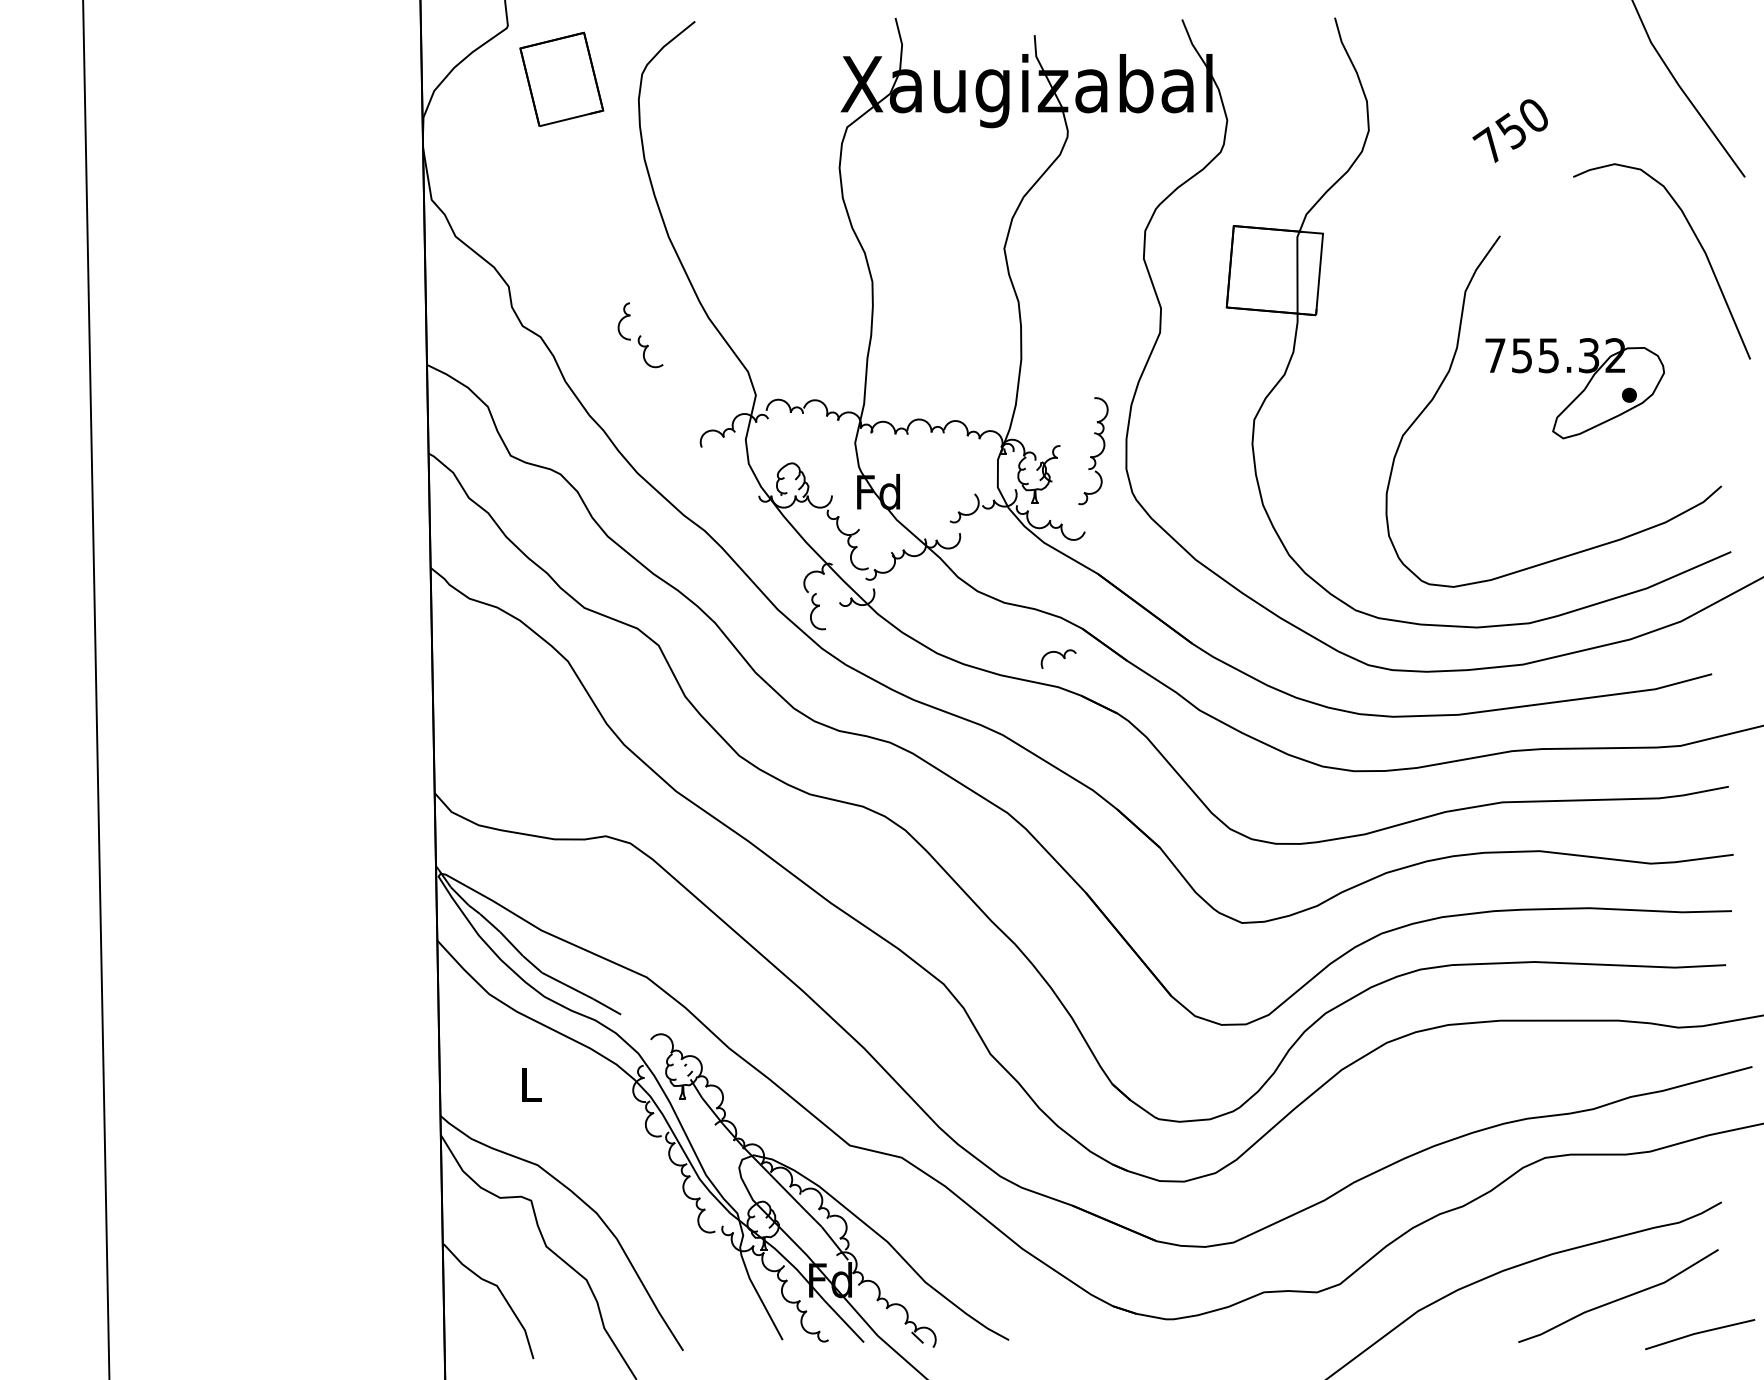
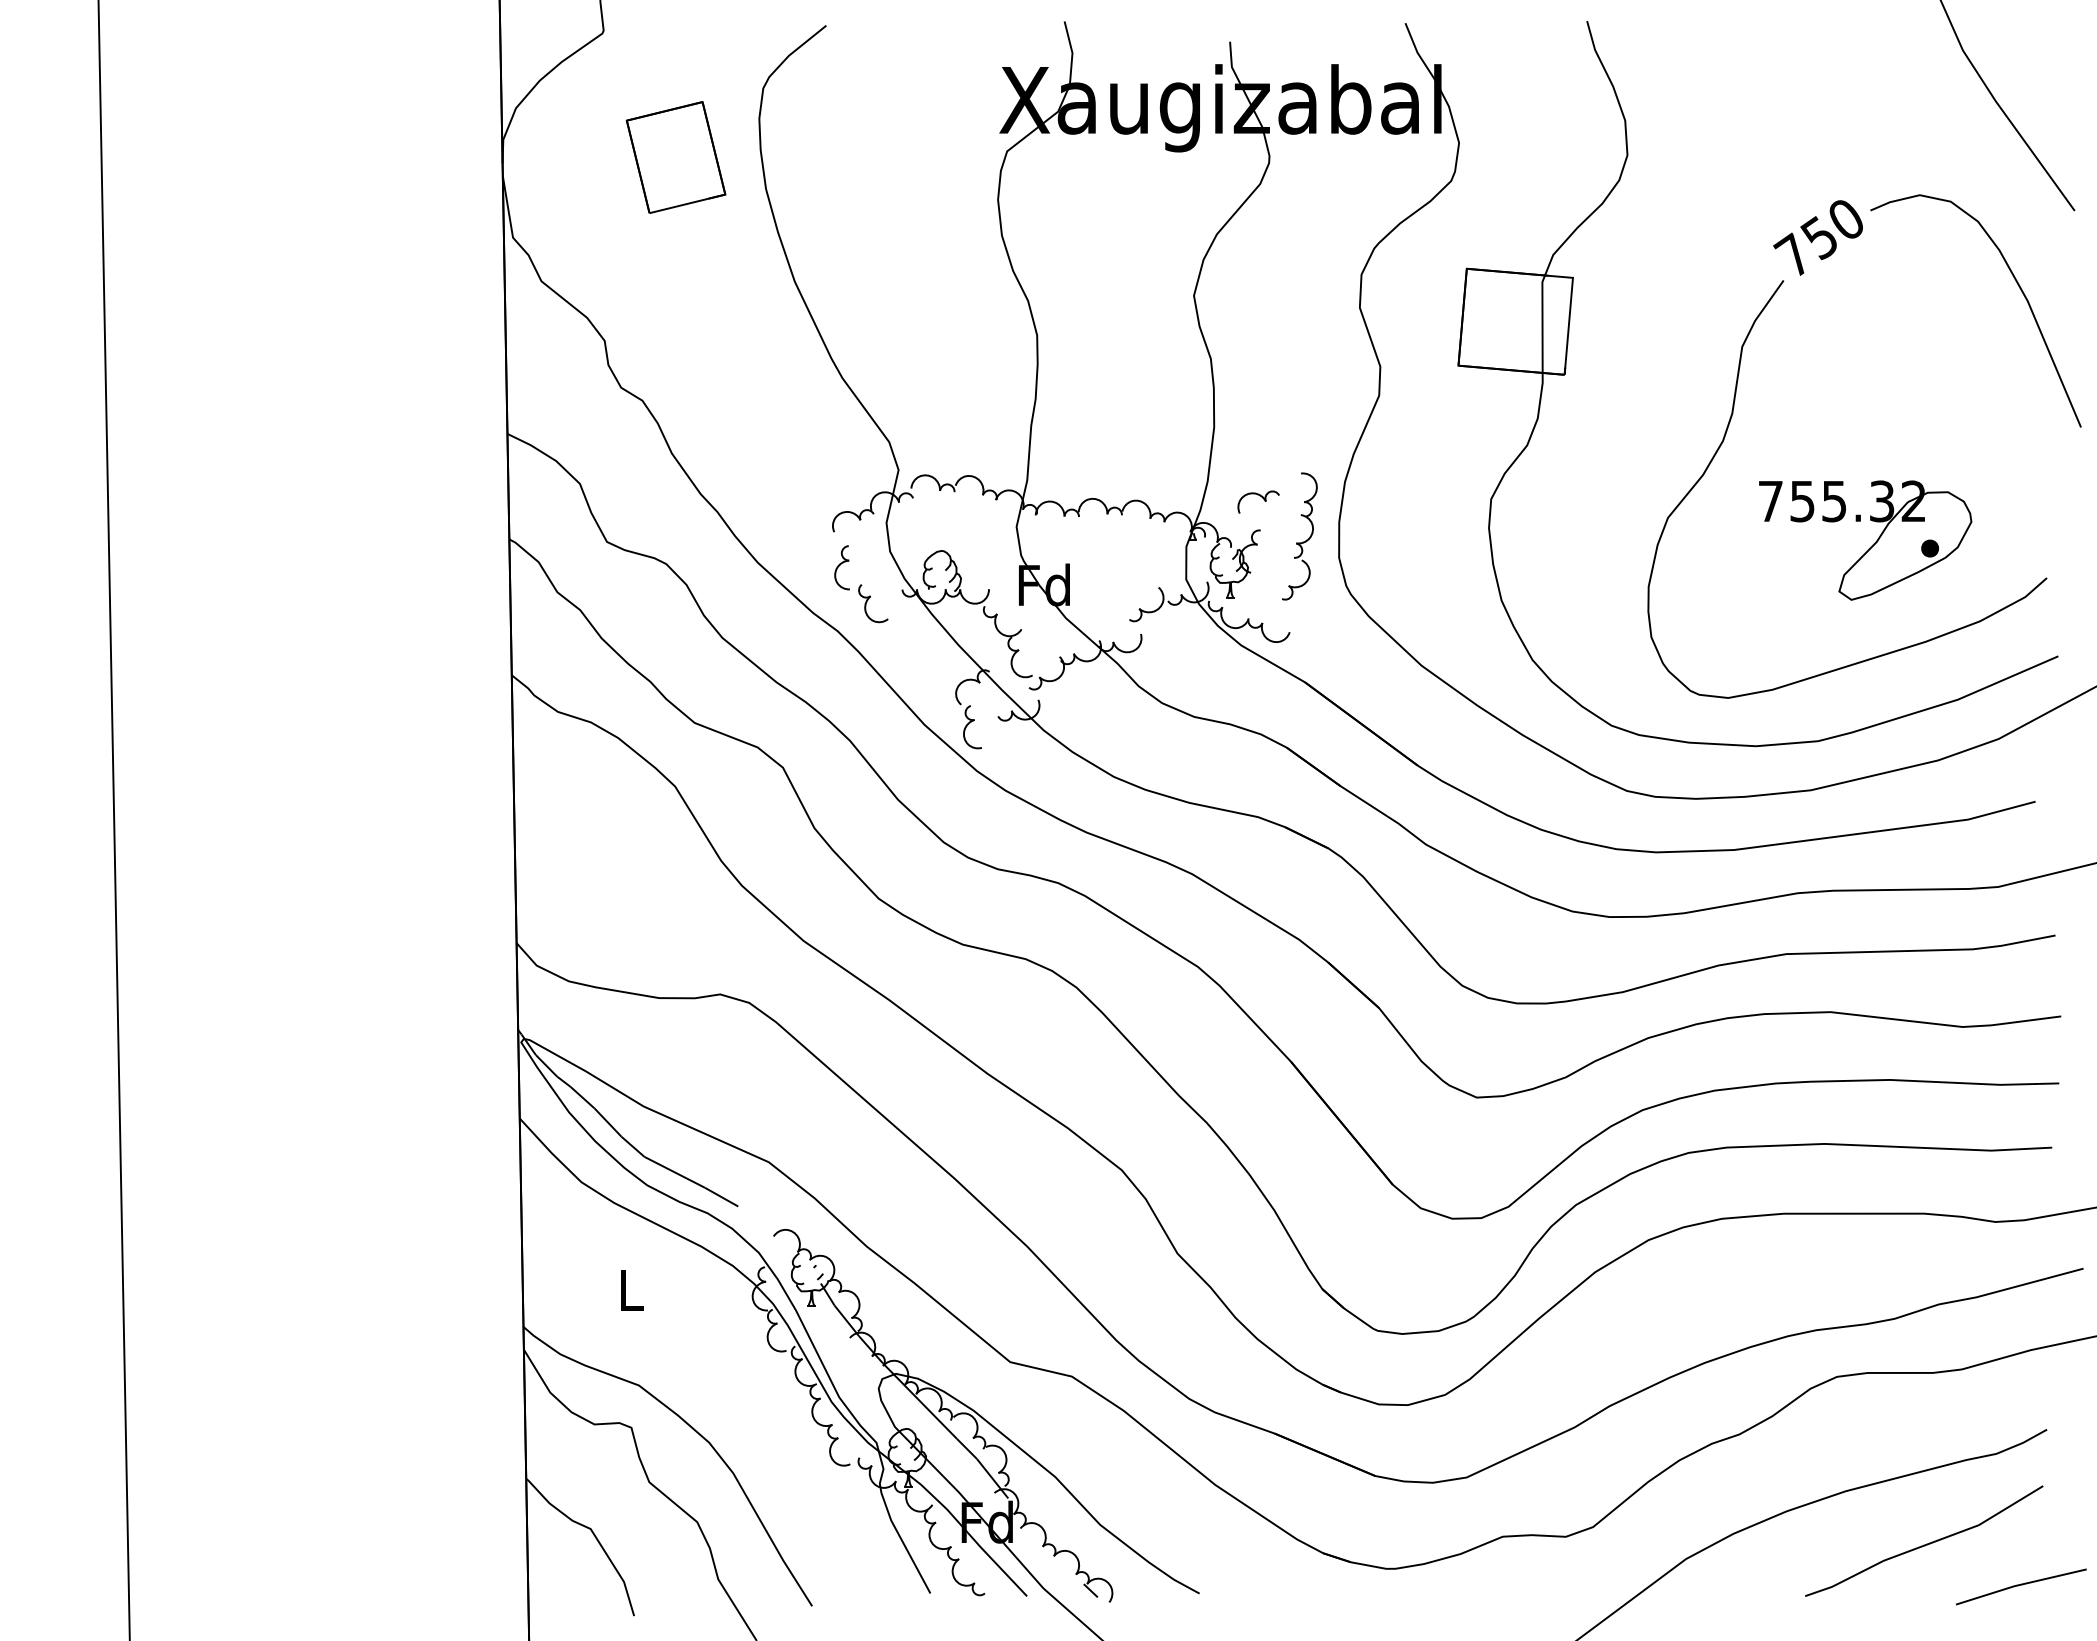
part: (561, 78) -> (675, 156), moved
text: (1509, 130) -> (1817, 237), moved
part: (640, 335) -> (861, 584), moved
part: (1579, 393) -> (1870, 546), moved
part: (1058, 658) -> (1258, 501), moved

